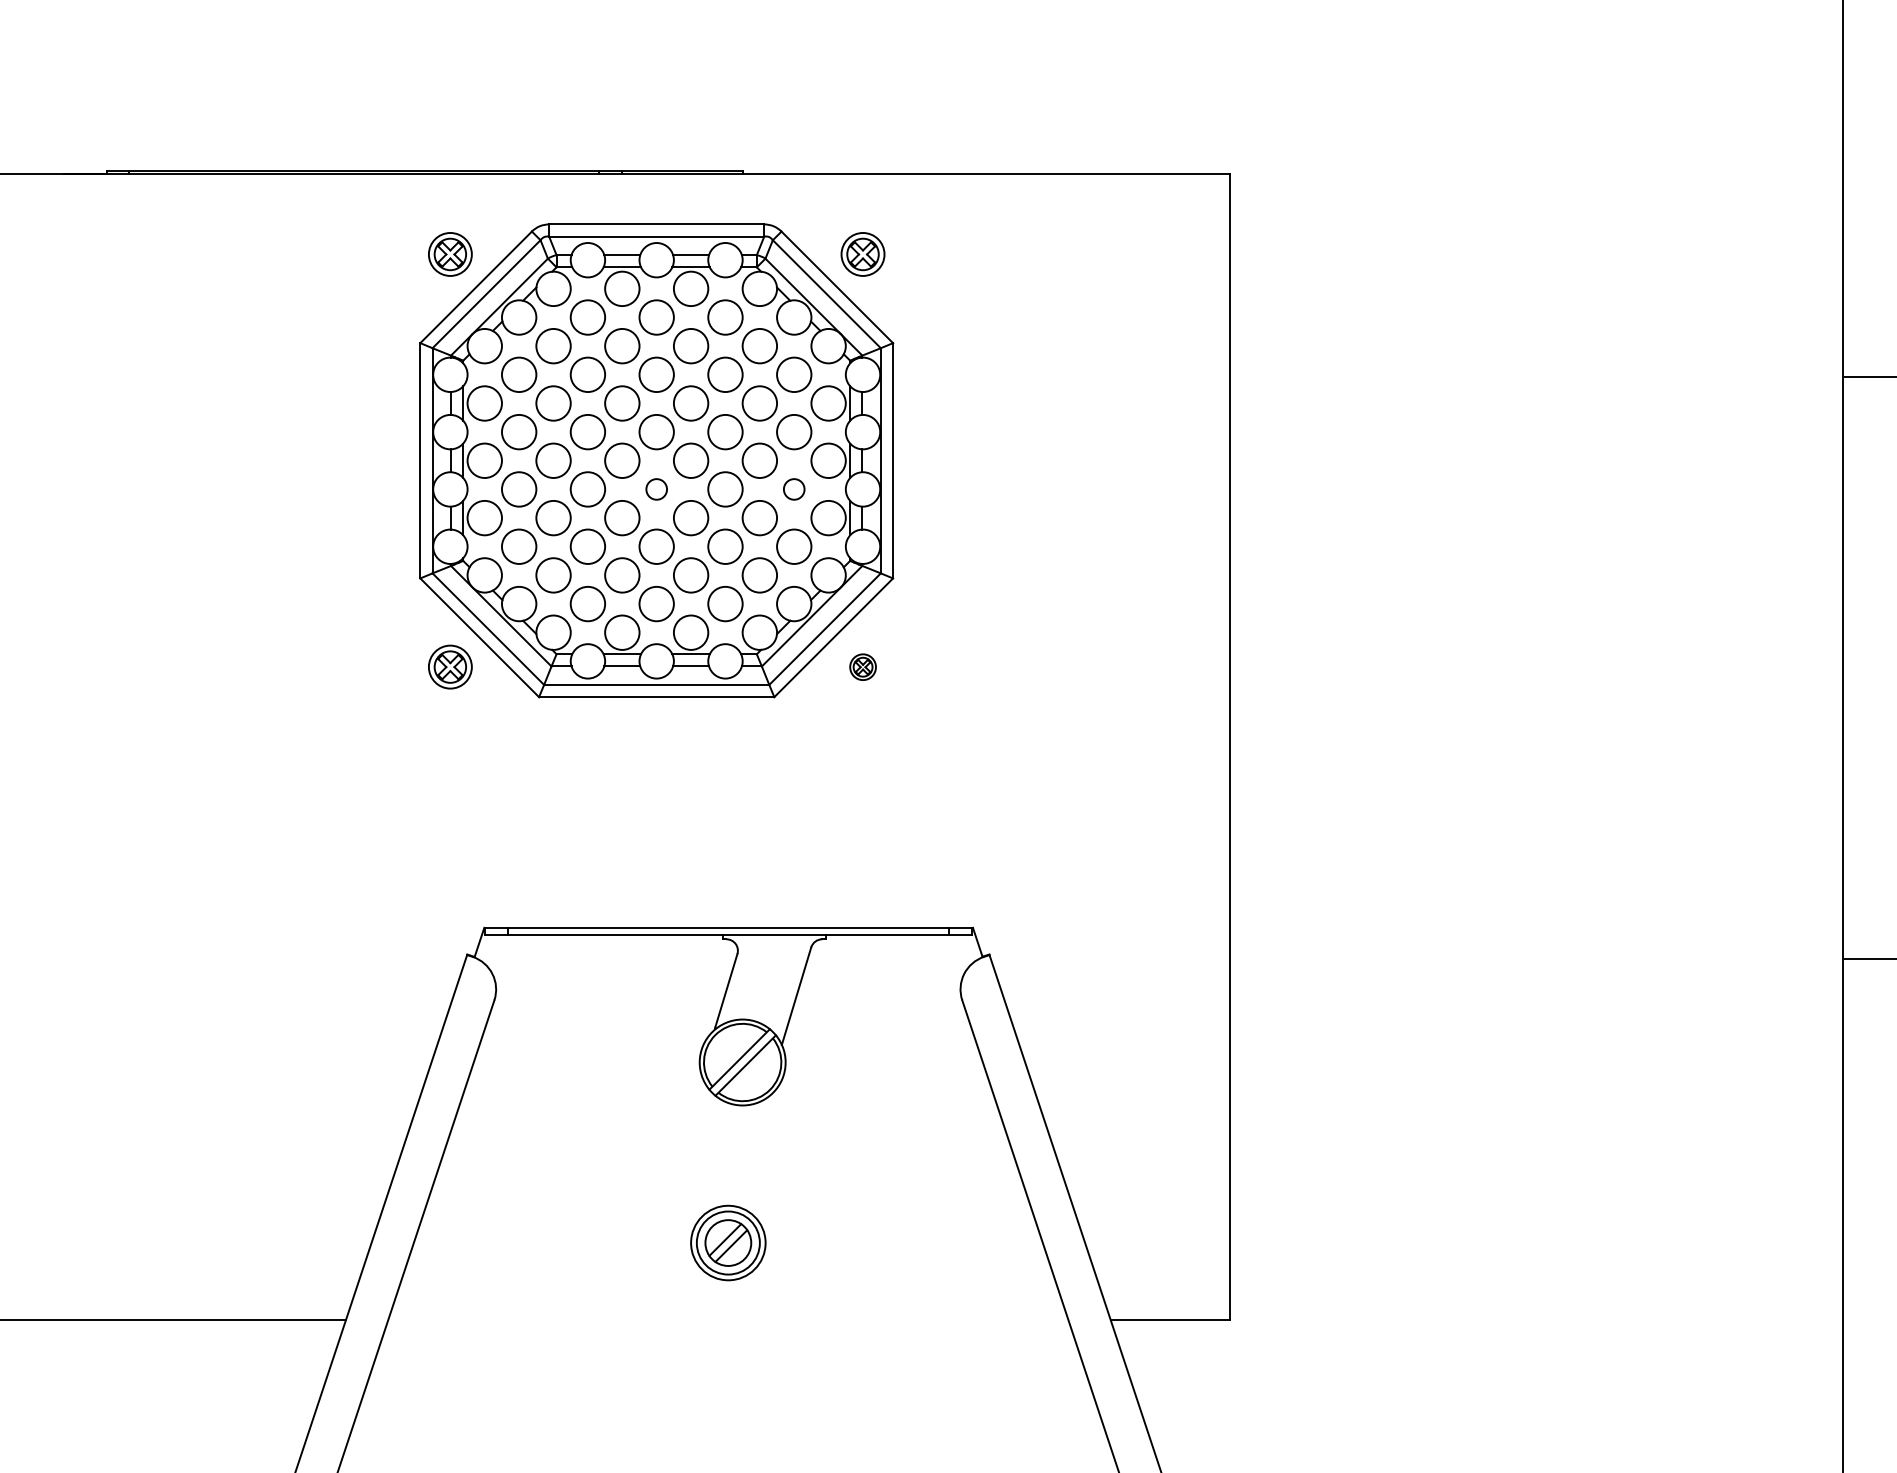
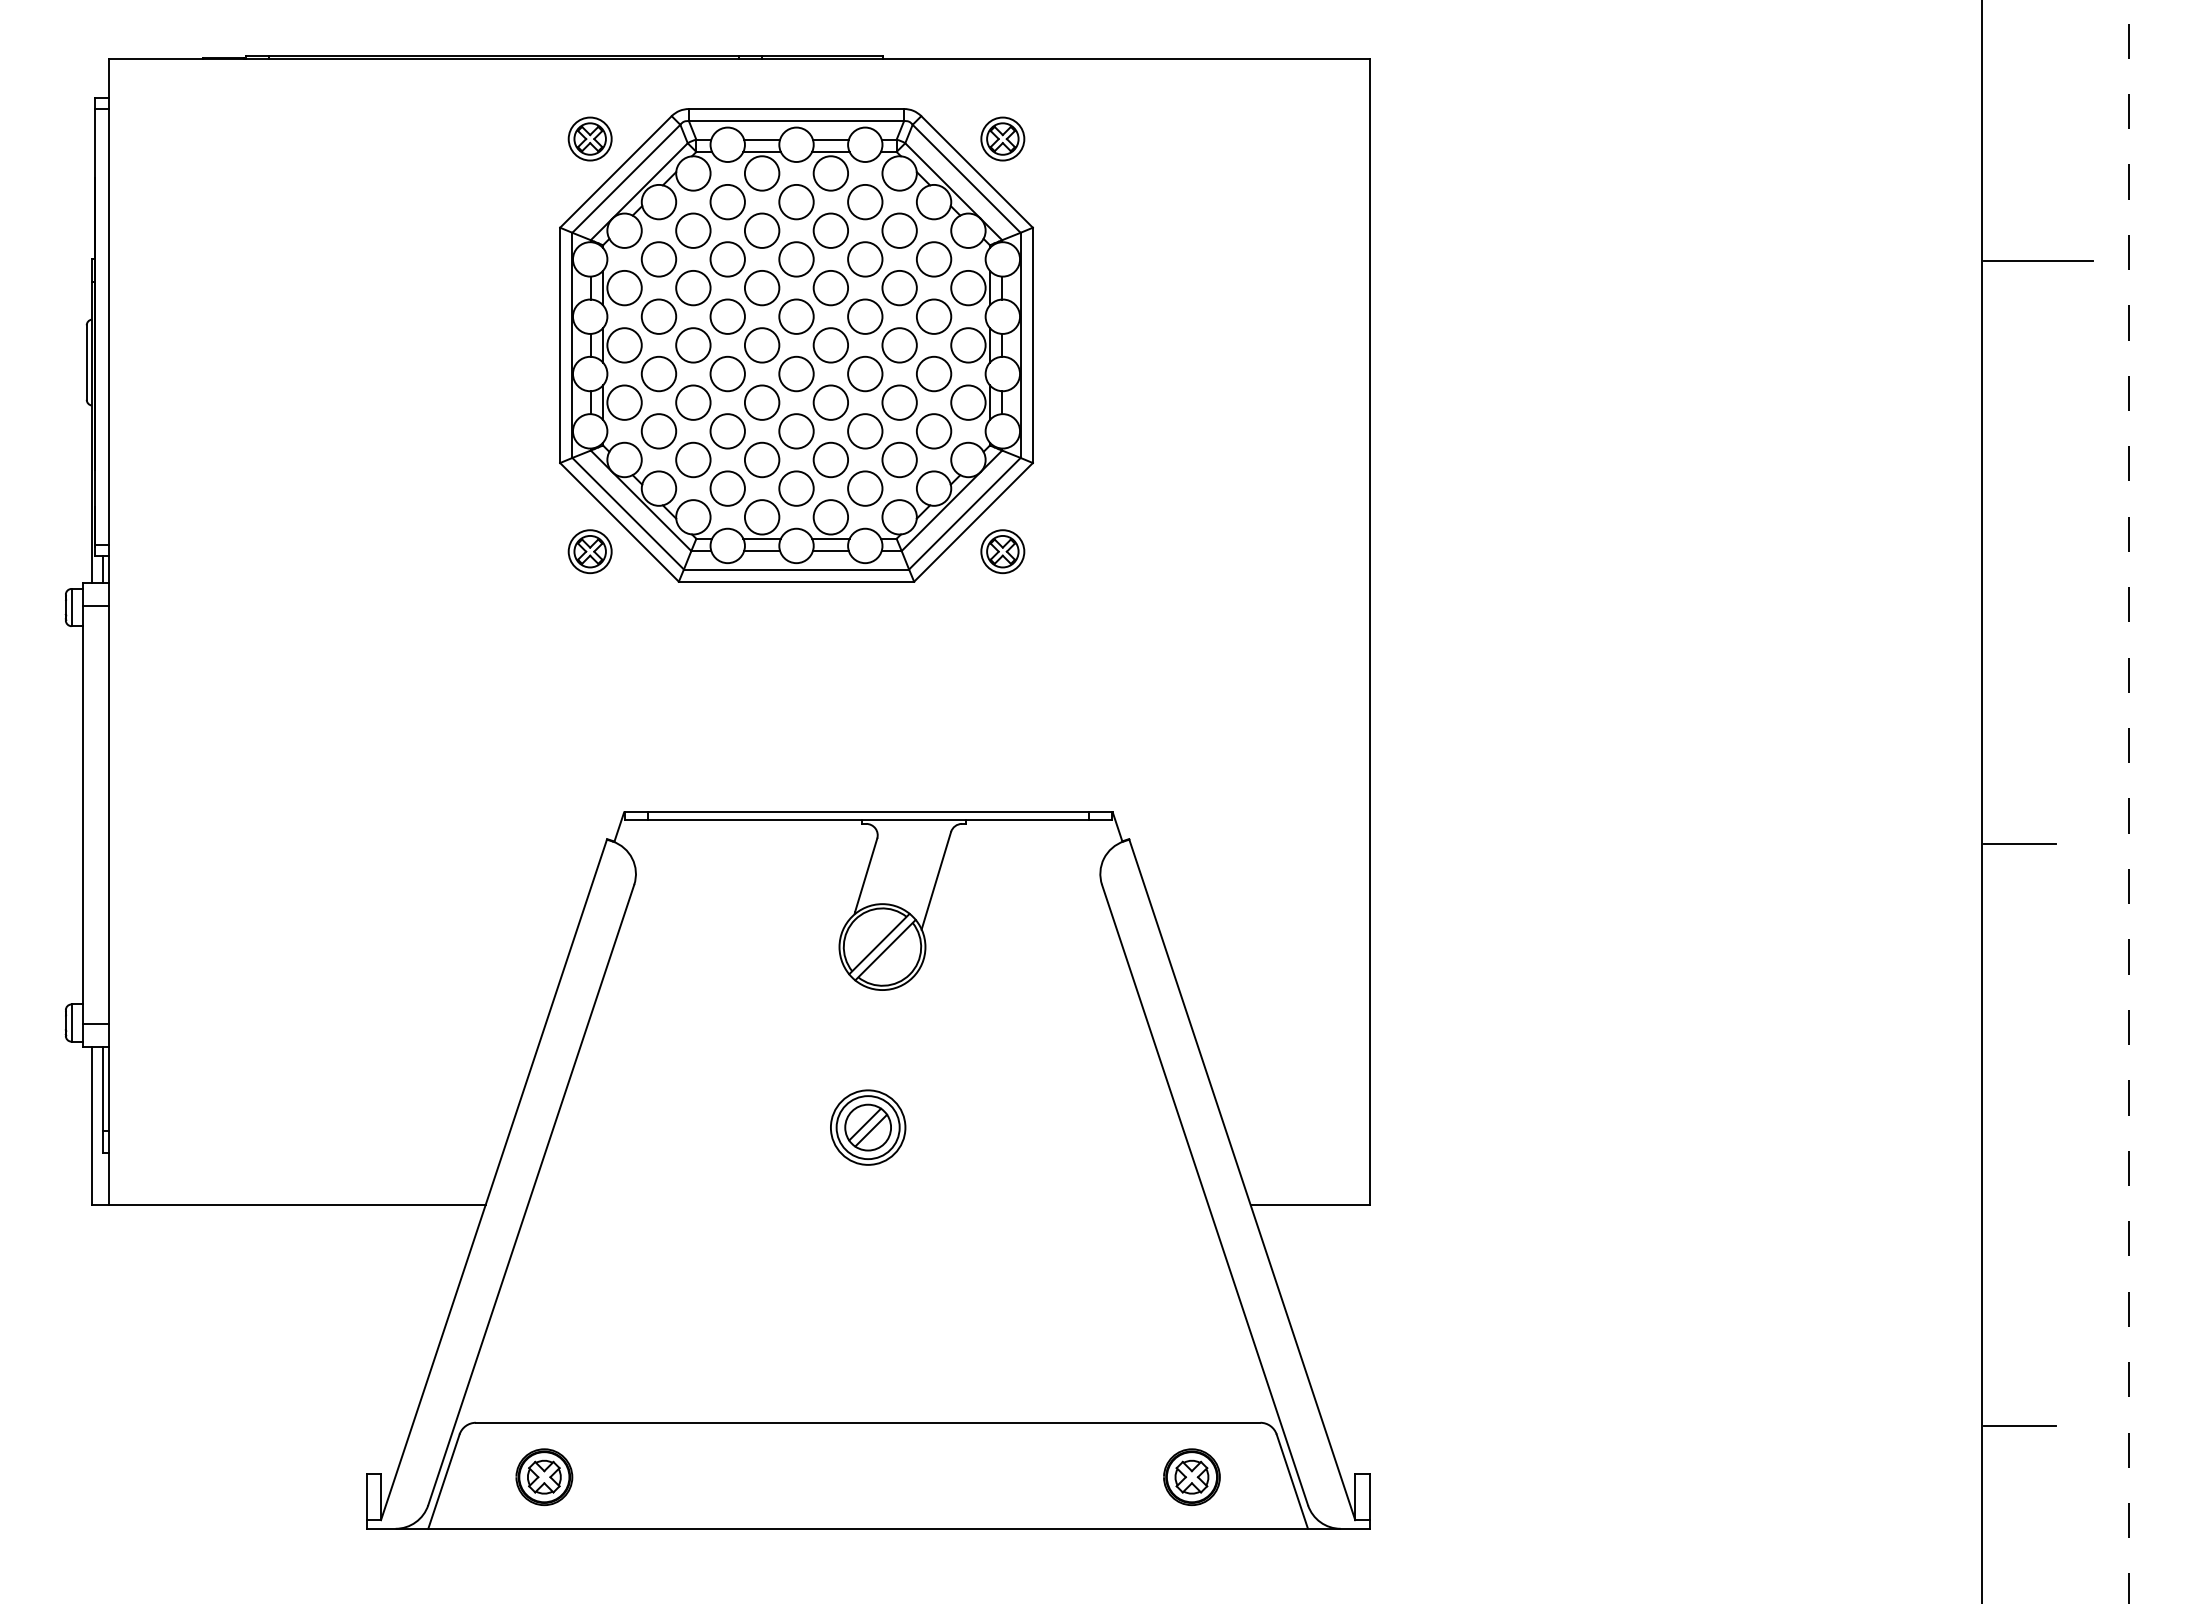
circle: (656, 488) -> (796, 373), size x1.67
circle: (793, 488) -> (933, 373), size x1.67
part: (862, 666) -> (1002, 551), size x1.67

